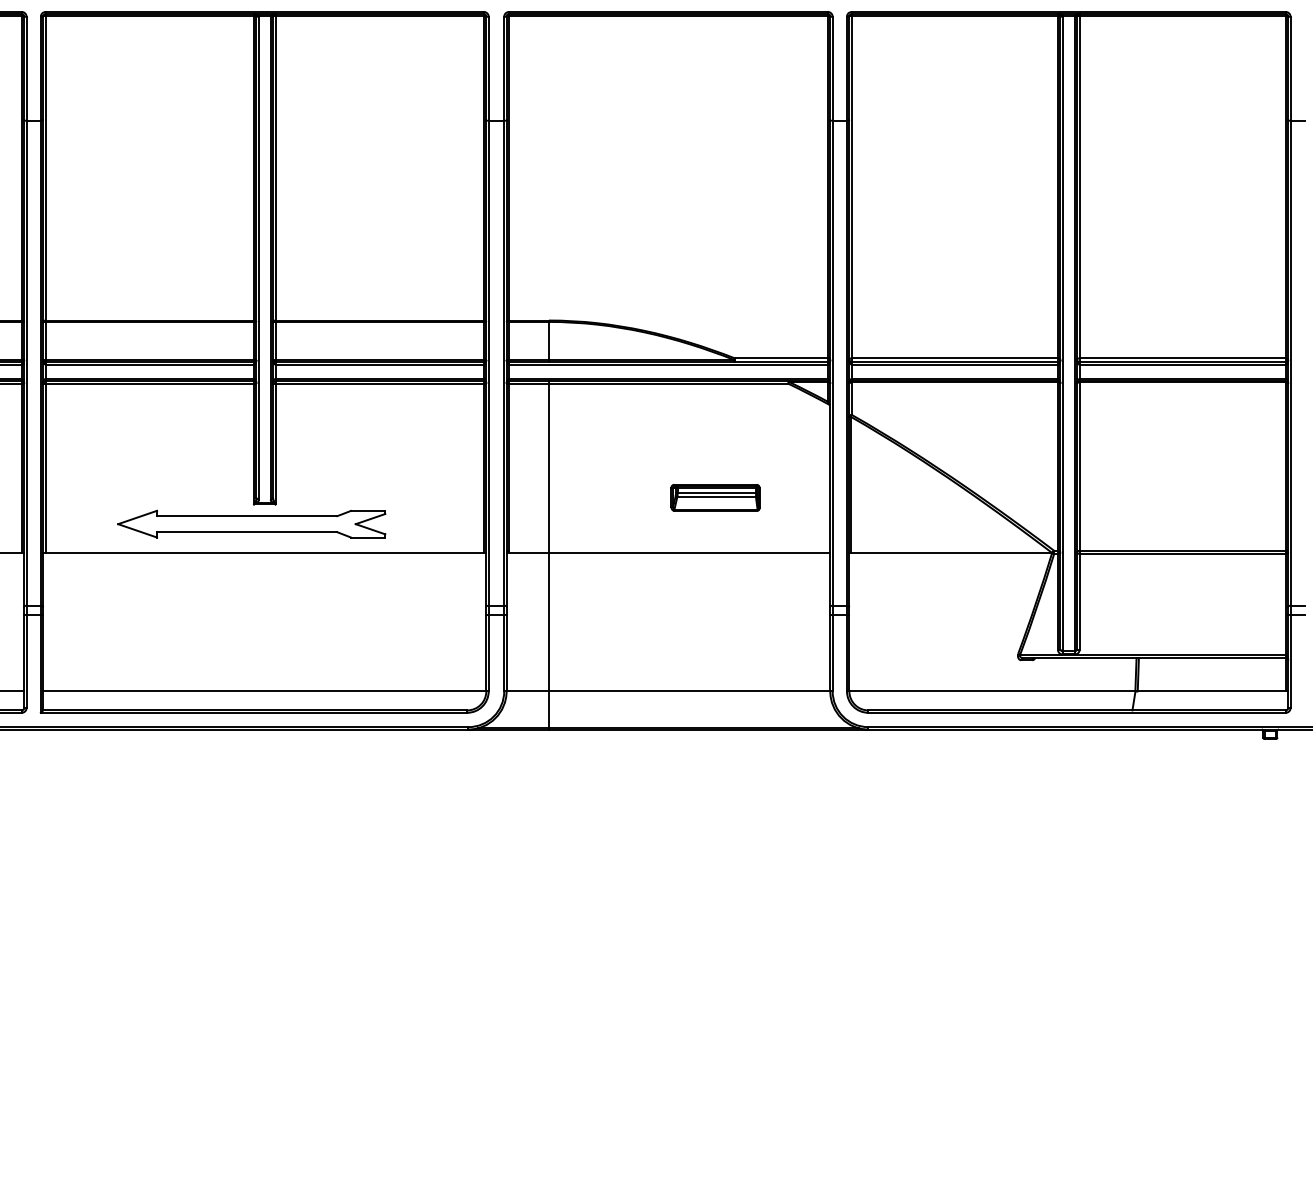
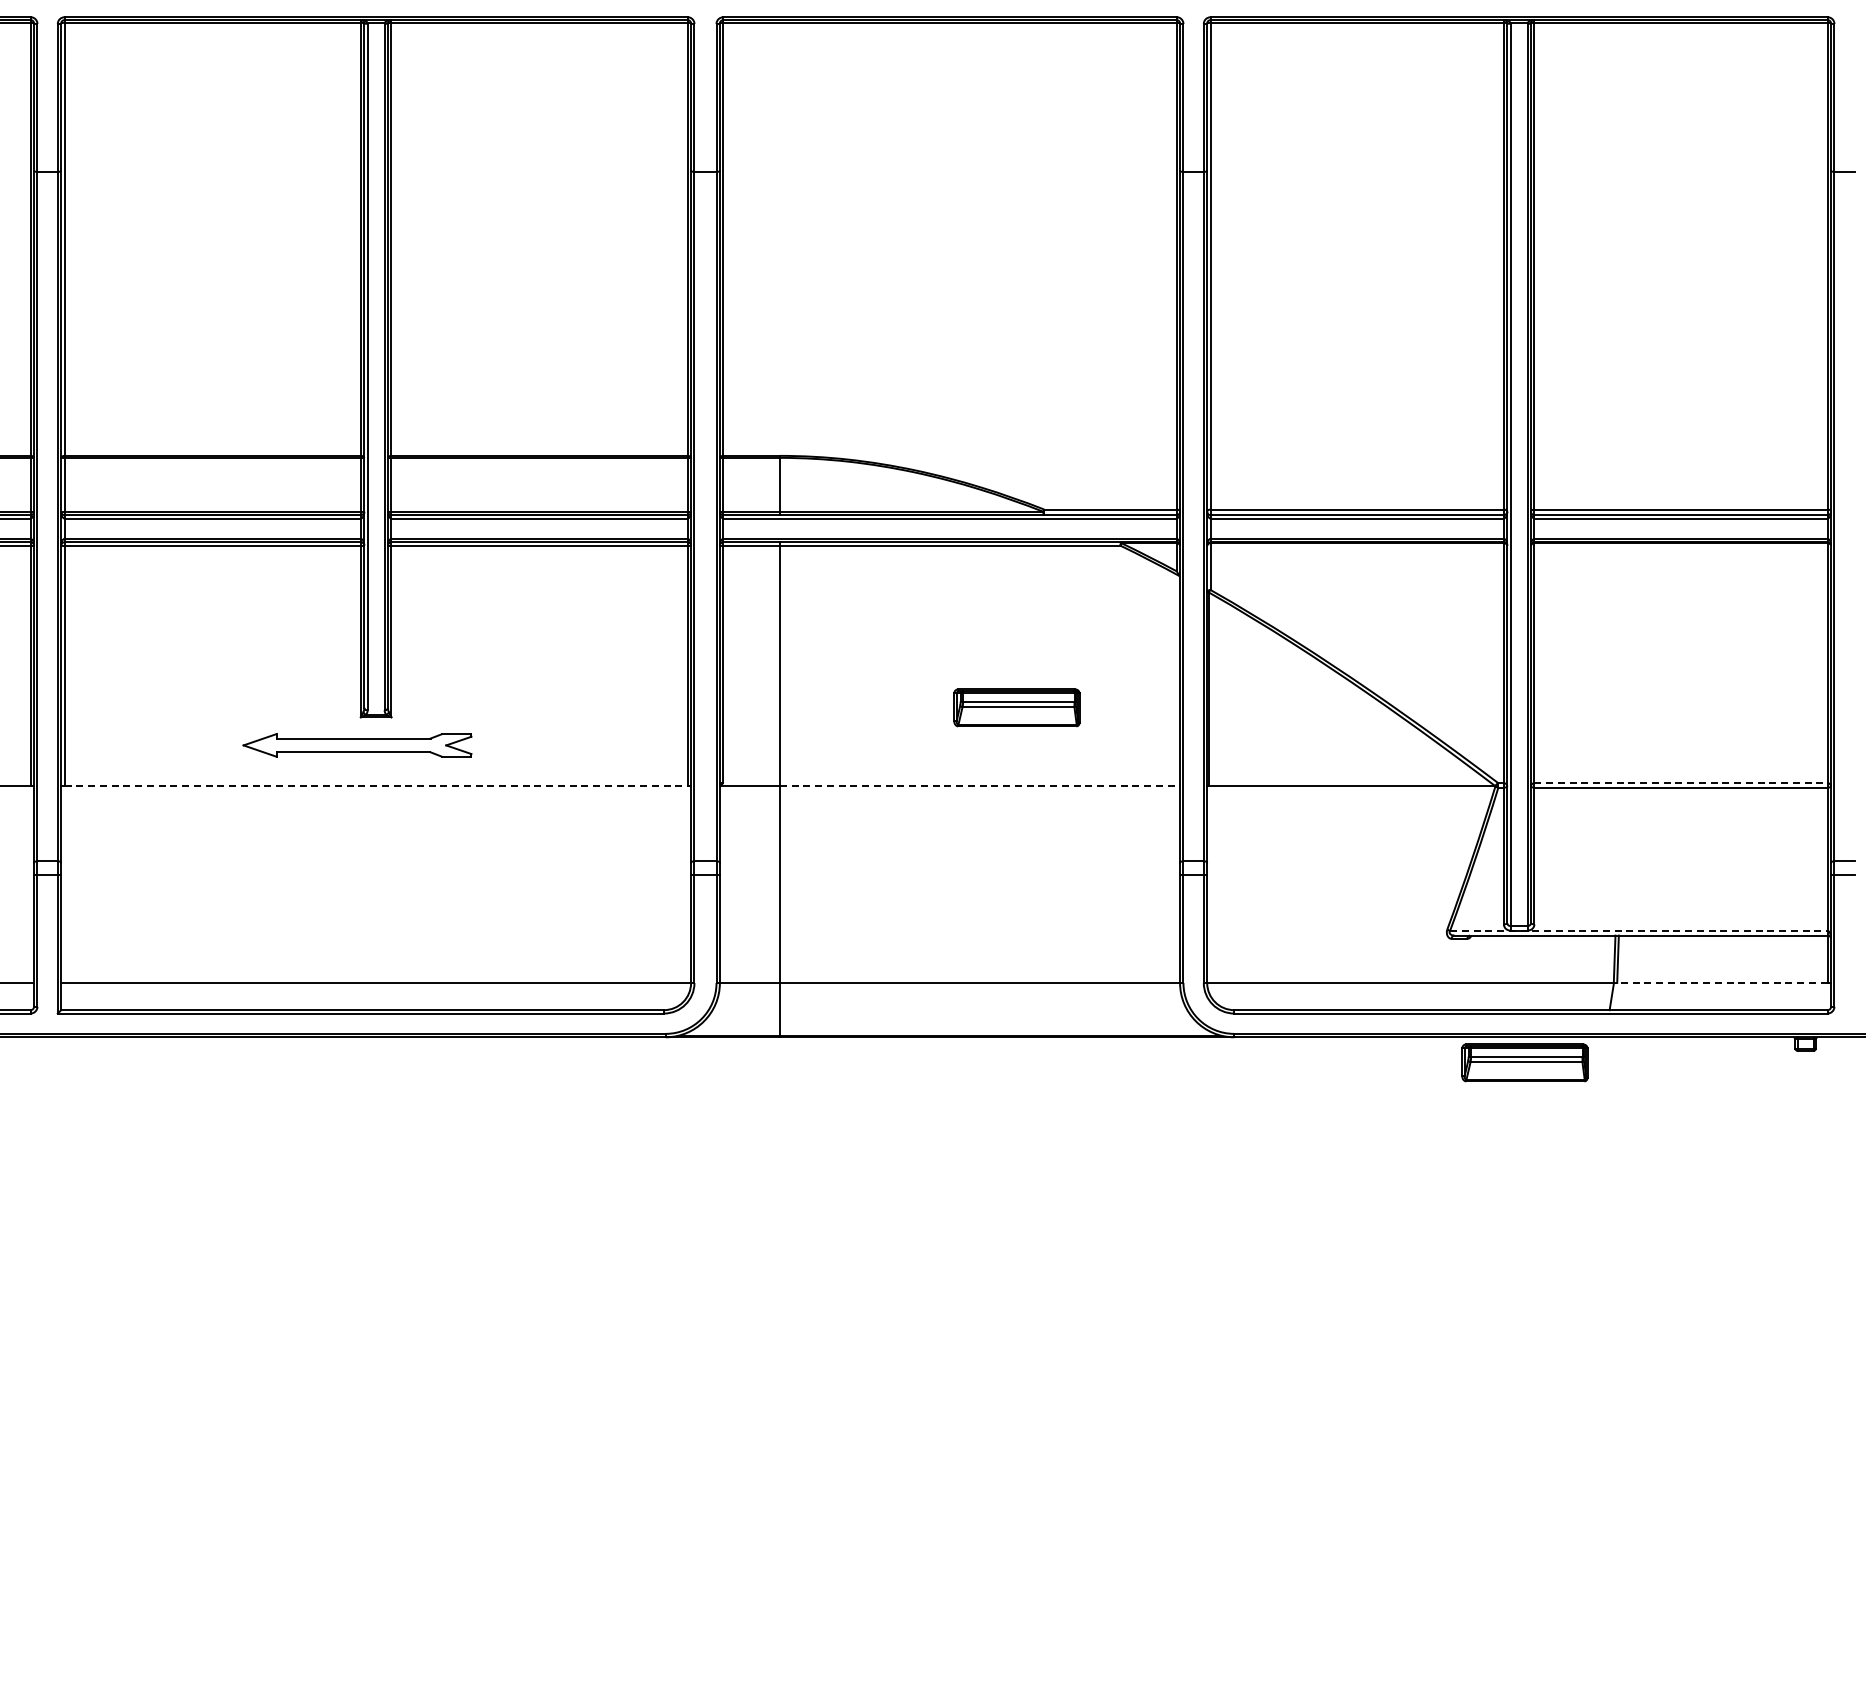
part: (251, 524) -> (357, 745), size x0.6
line: (1182, 550) -> (1681, 783), solid -> dashed
line: (265, 553) -> (376, 786), solid -> dashed
line: (689, 553) -> (980, 786), solid -> dashed
line: (1152, 654) -> (1638, 930), solid -> dashed
line: (1211, 691) -> (1721, 983), solid -> dashed
part: (1072, 747) -> (1524, 1062), added

